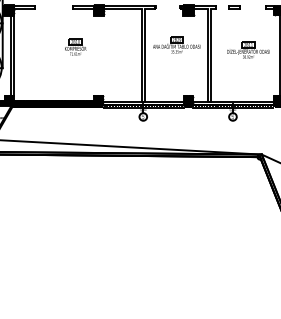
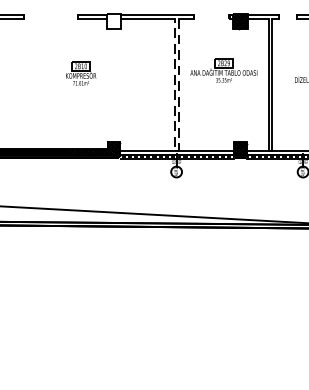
hatch: (98, 10) -> (113, 21), removed
line: (143, 102) -> (176, 151), solid -> dashed

